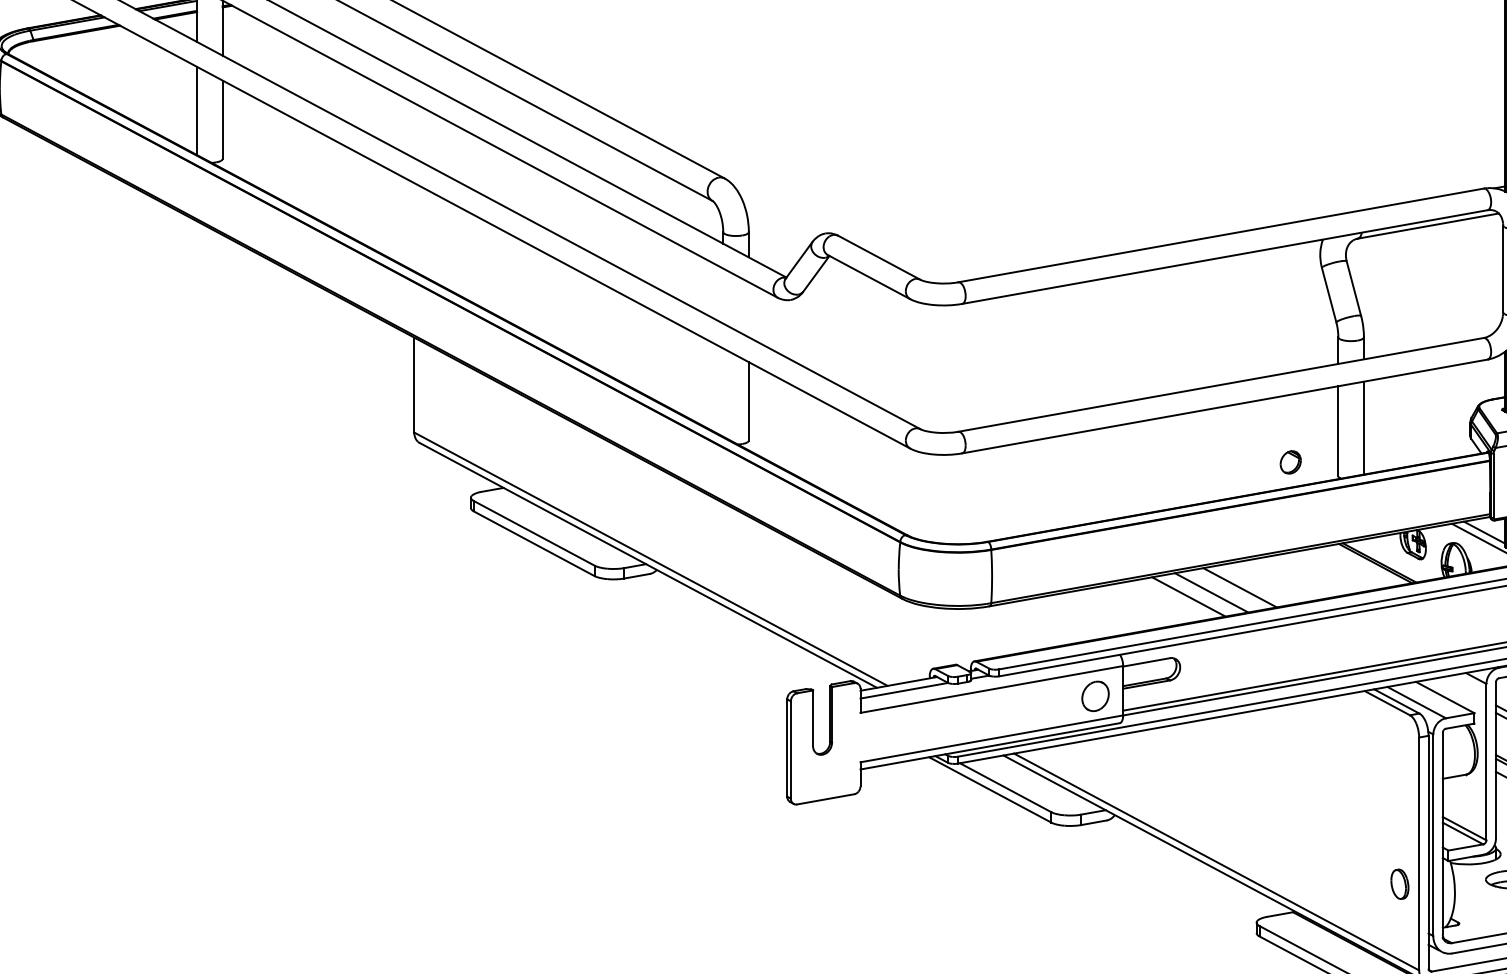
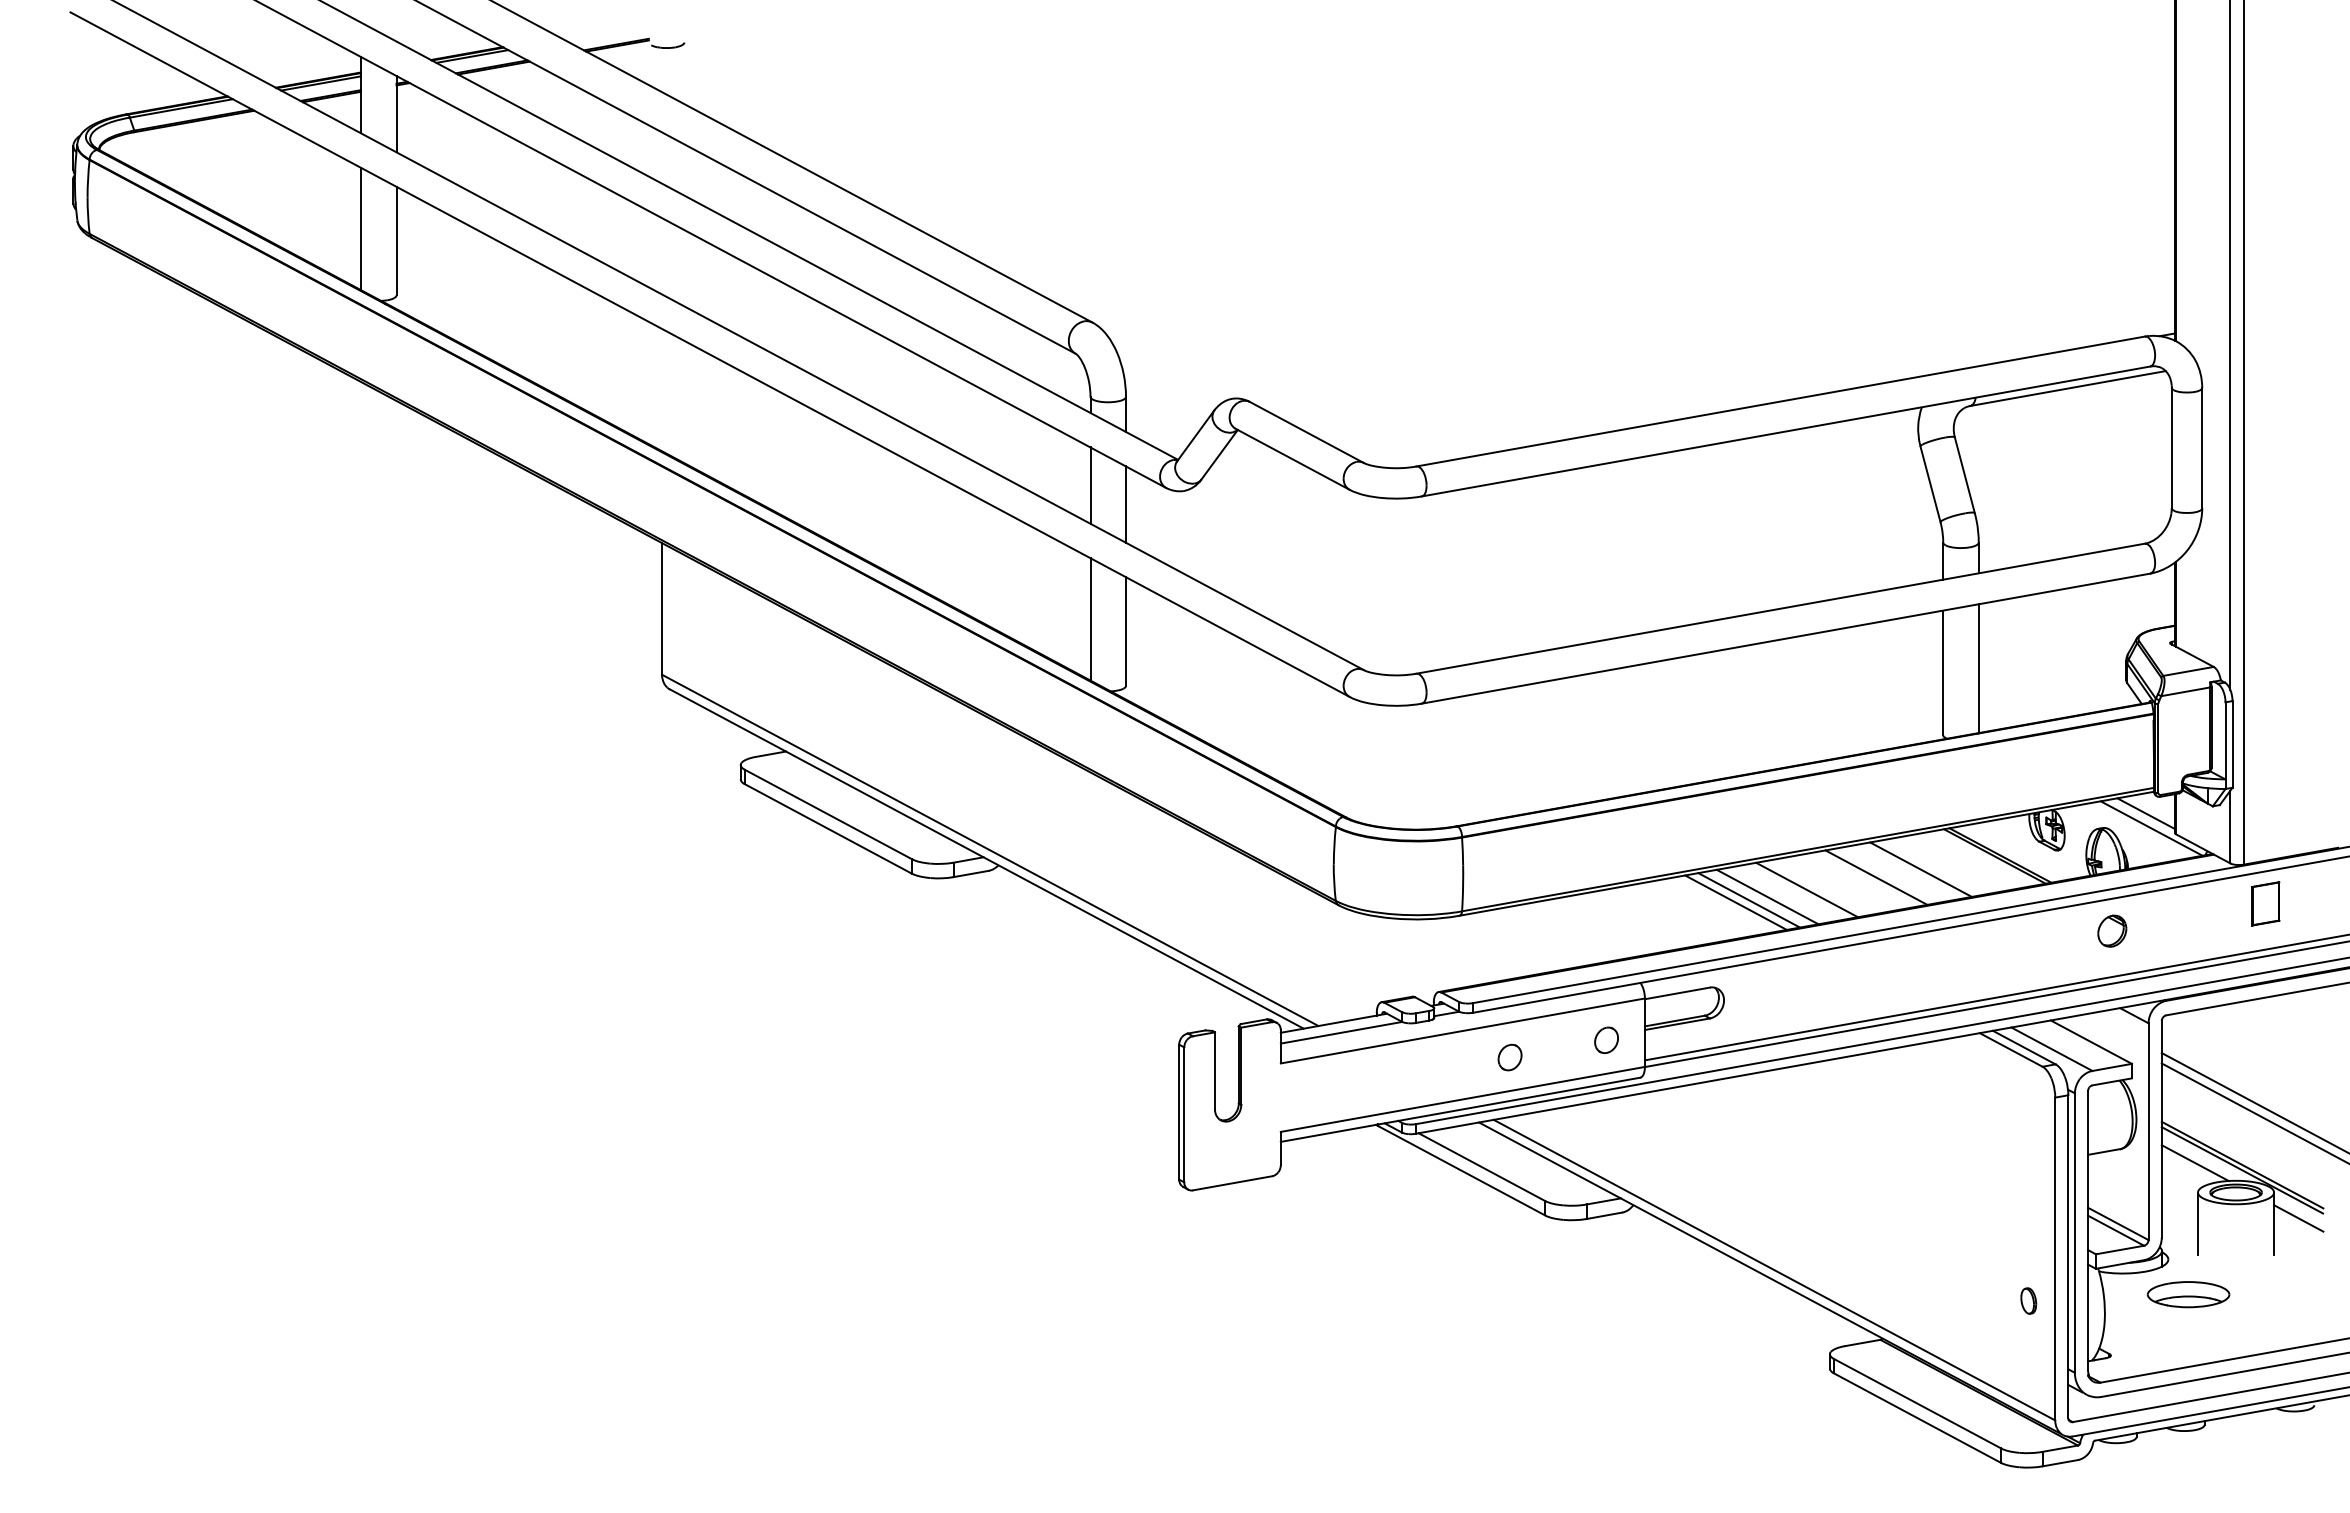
line: (723, 296) -> (1090, 485), added
line: (749, 309) -> (1126, 504), added
line: (723, 392) -> (1090, 619), added
part: (1290, 461) -> (2112, 930), moved
line: (1321, 573) -> (1920, 869), added
line: (1290, 578) -> (1876, 877), added
line: (1198, 595) -> (1749, 900), added
part: (1095, 695) -> (1606, 1039), size x0.62
part: (1025, 708) -> (1509, 1057), added
part: (1399, 883) -> (2028, 1300), size x0.62

